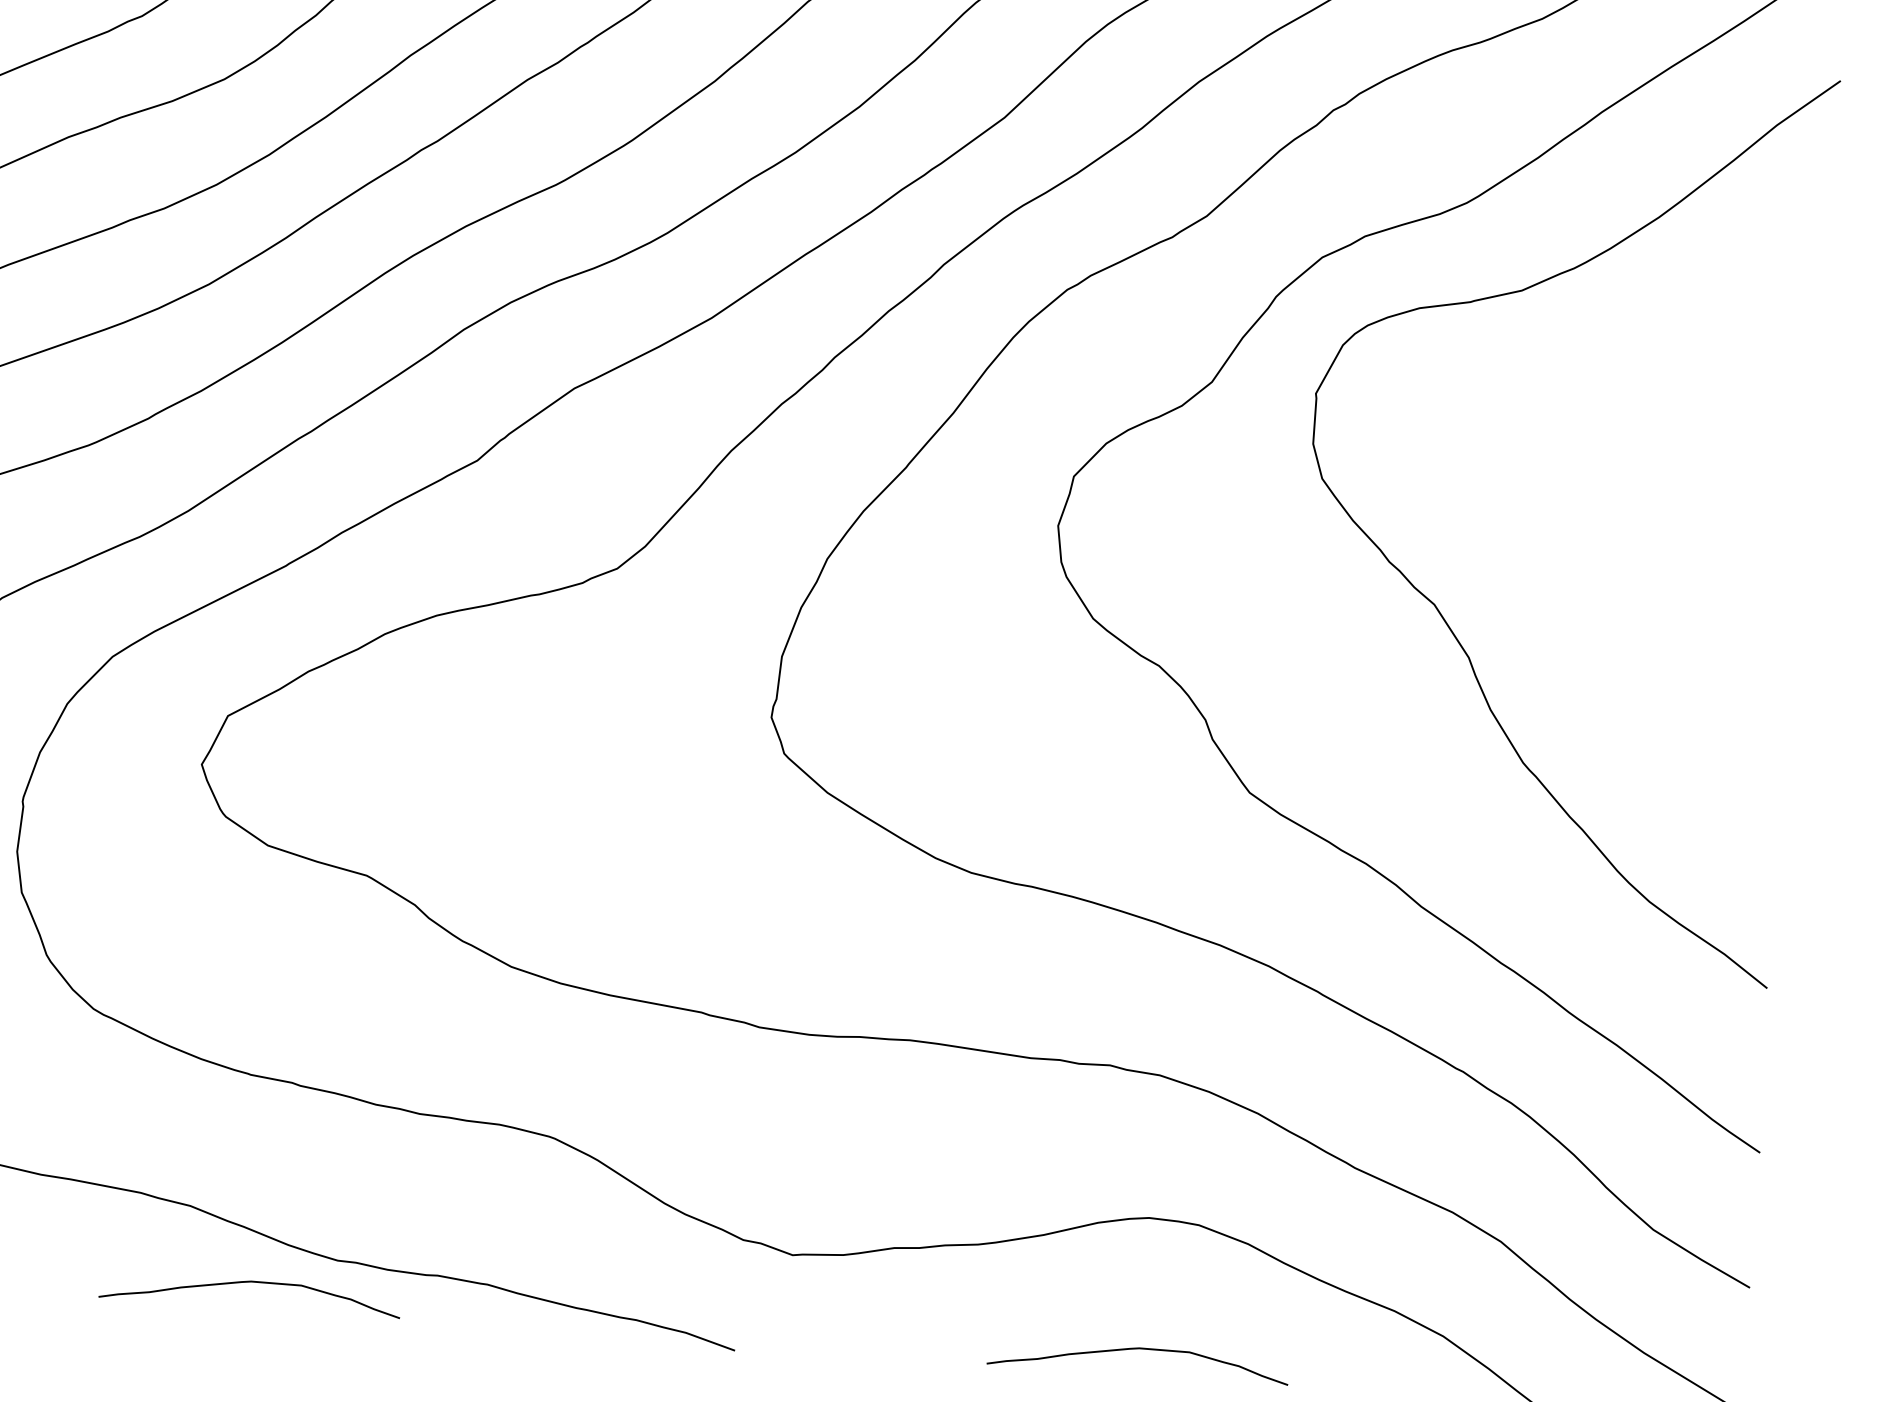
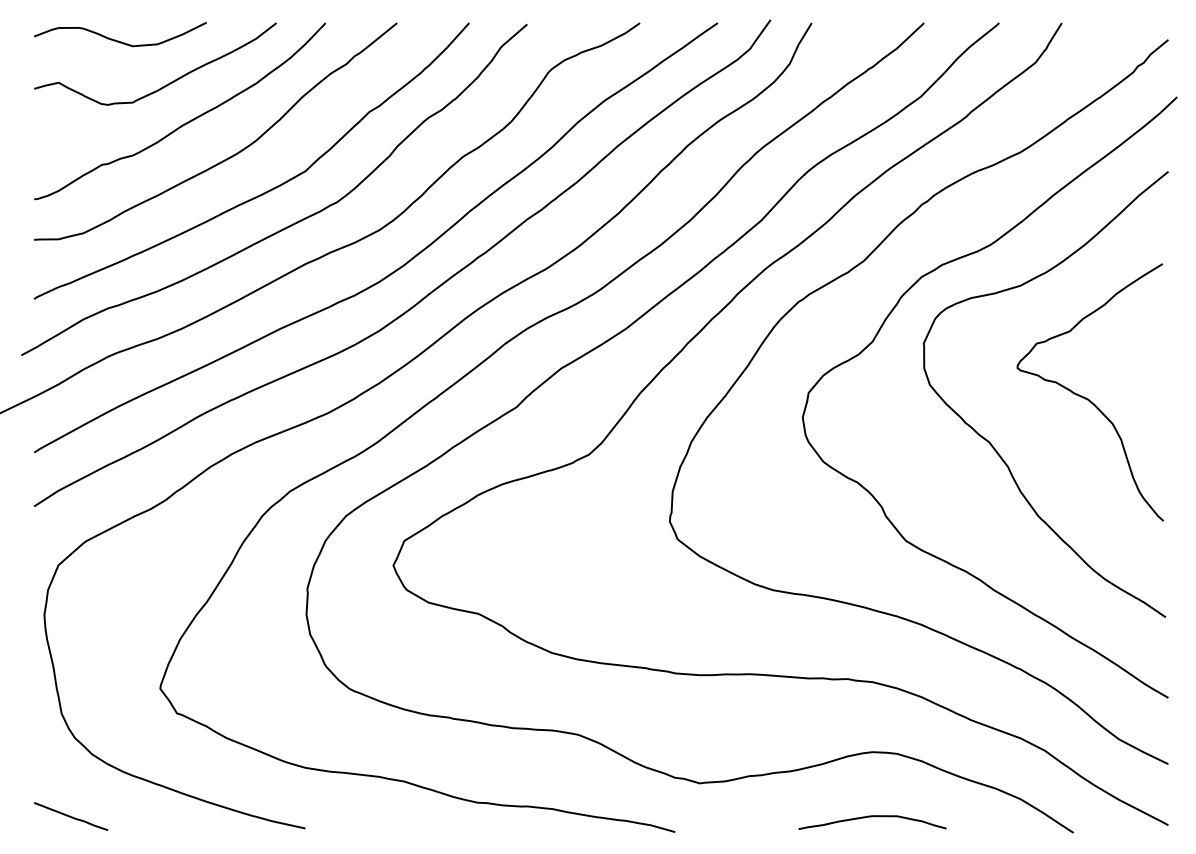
curve: (1639, 528) -> (1086, 397), added
curve: (250, 1284) -> (436, 817), removed

